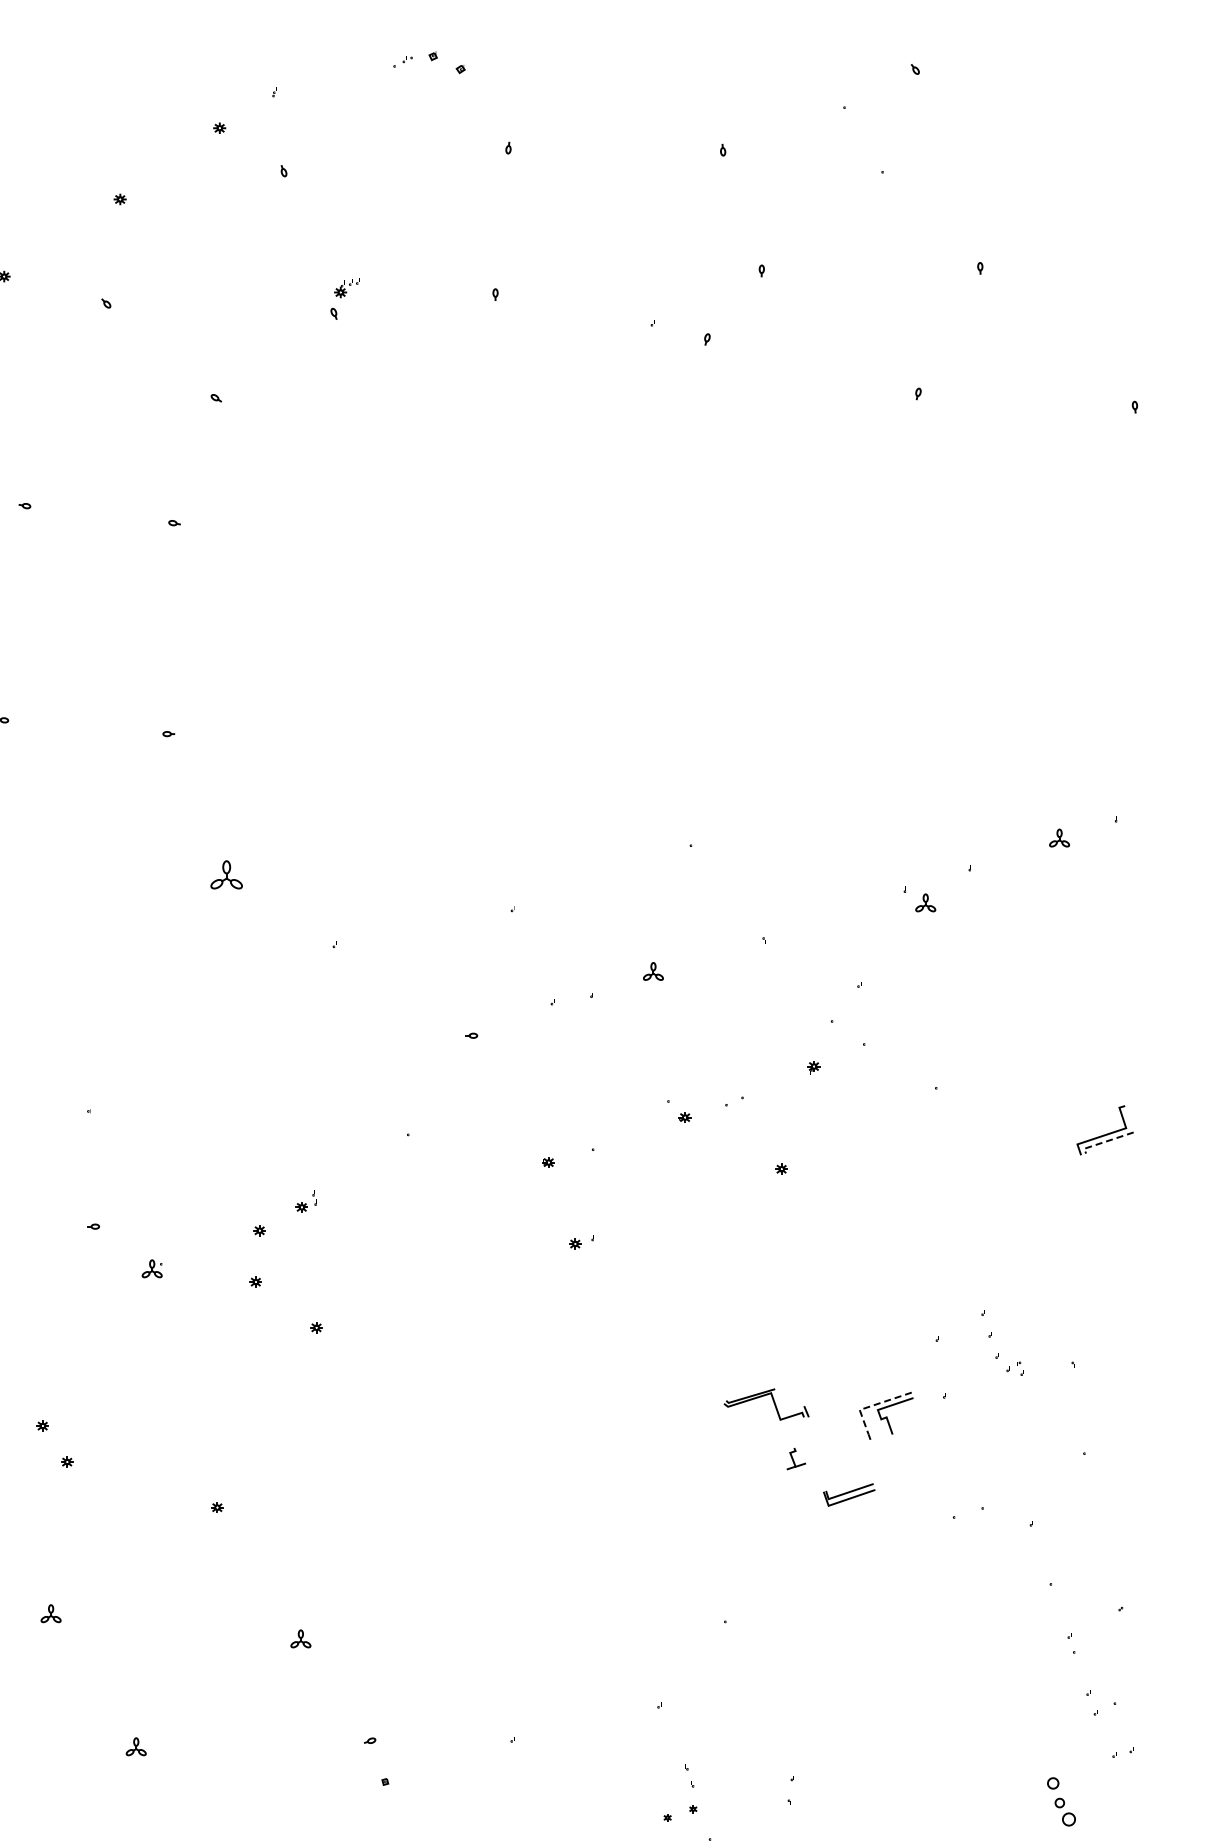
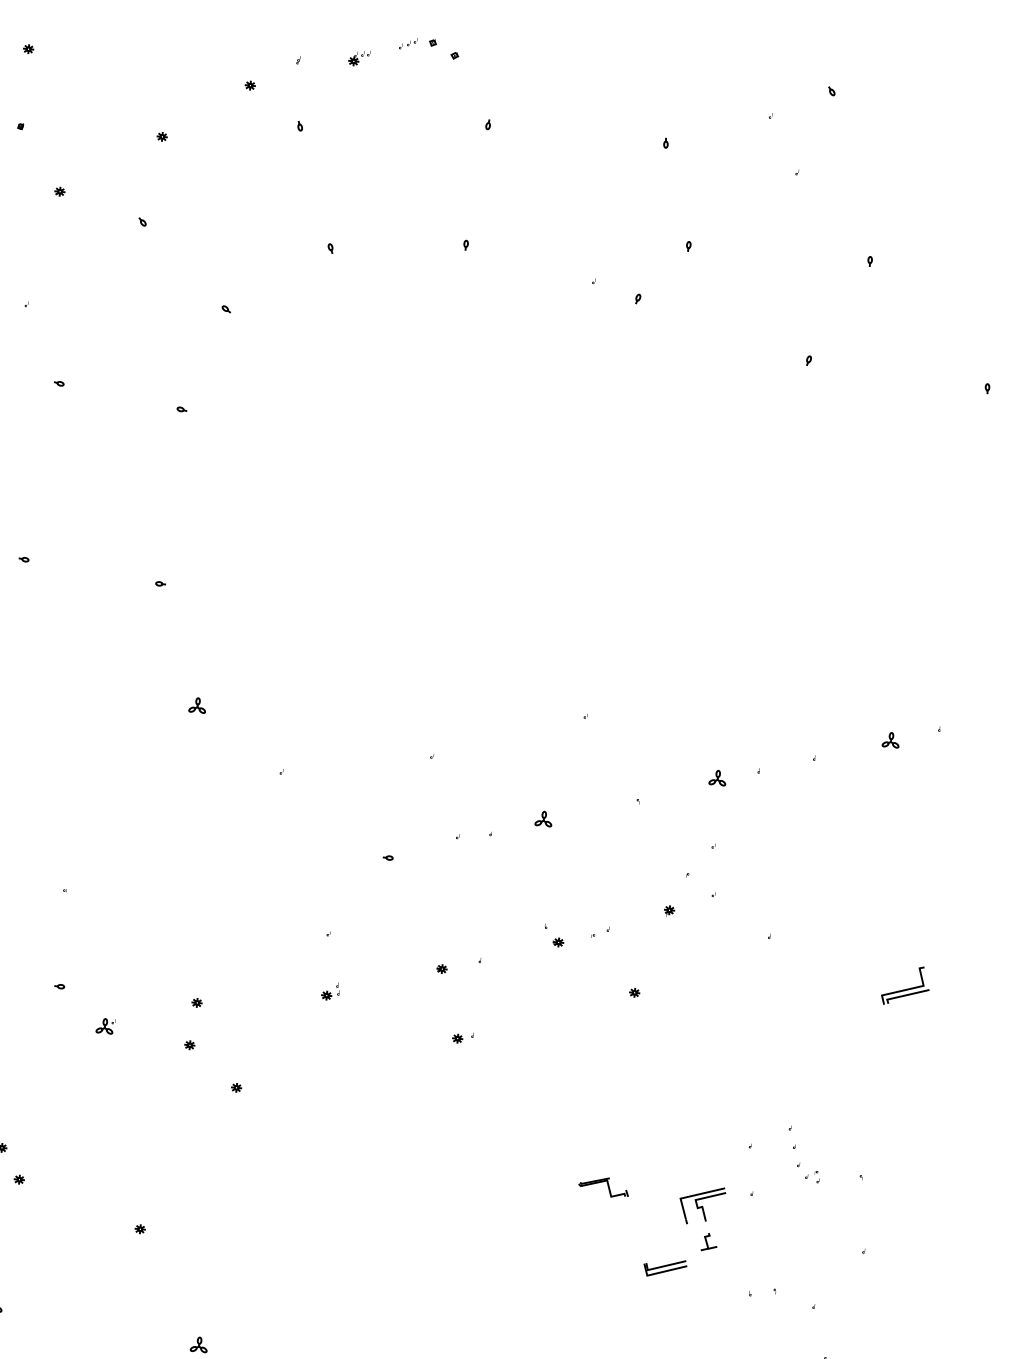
part: (346, 288) -> (358, 58), moved
part: (226, 874) -> (197, 704), size x0.62
part: (925, 902) -> (717, 777), moved
line: (1105, 1141) -> (905, 995), dashed -> solid
part: (305, 1201) -> (330, 991), moved
part: (766, 1404) -> (603, 1186), size x0.71
line: (872, 1405) -> (691, 1195), dashed -> solid
part: (795, 1459) -> (708, 1242), moved

